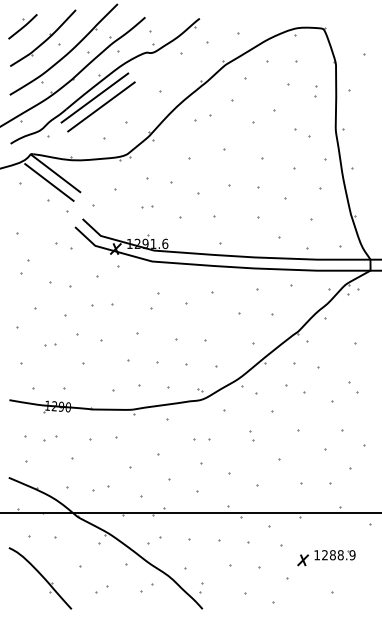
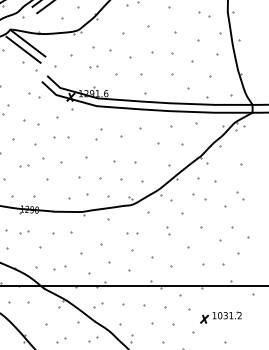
text: (338, 555) -> (229, 315), 1288.9 -> 1031.2

